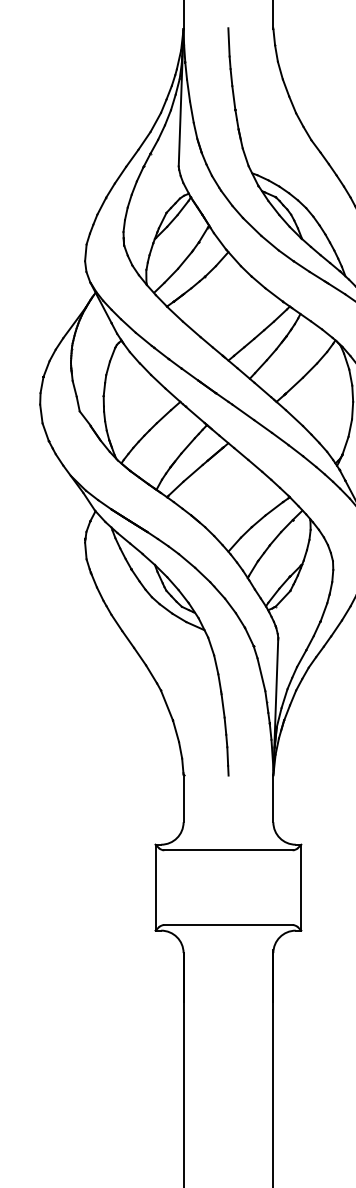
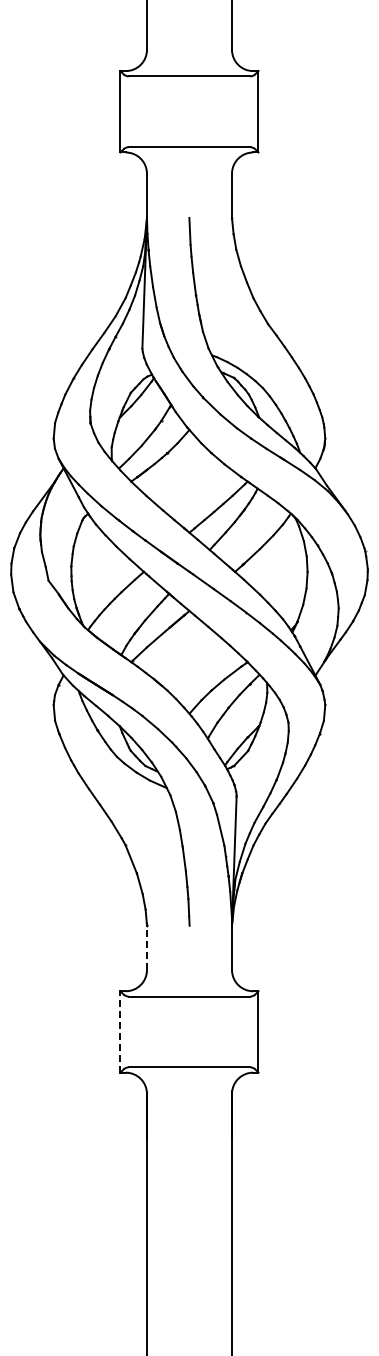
line: (183, 798) -> (146, 947), solid -> dashed
line: (155, 887) -> (120, 1031), solid -> dashed

